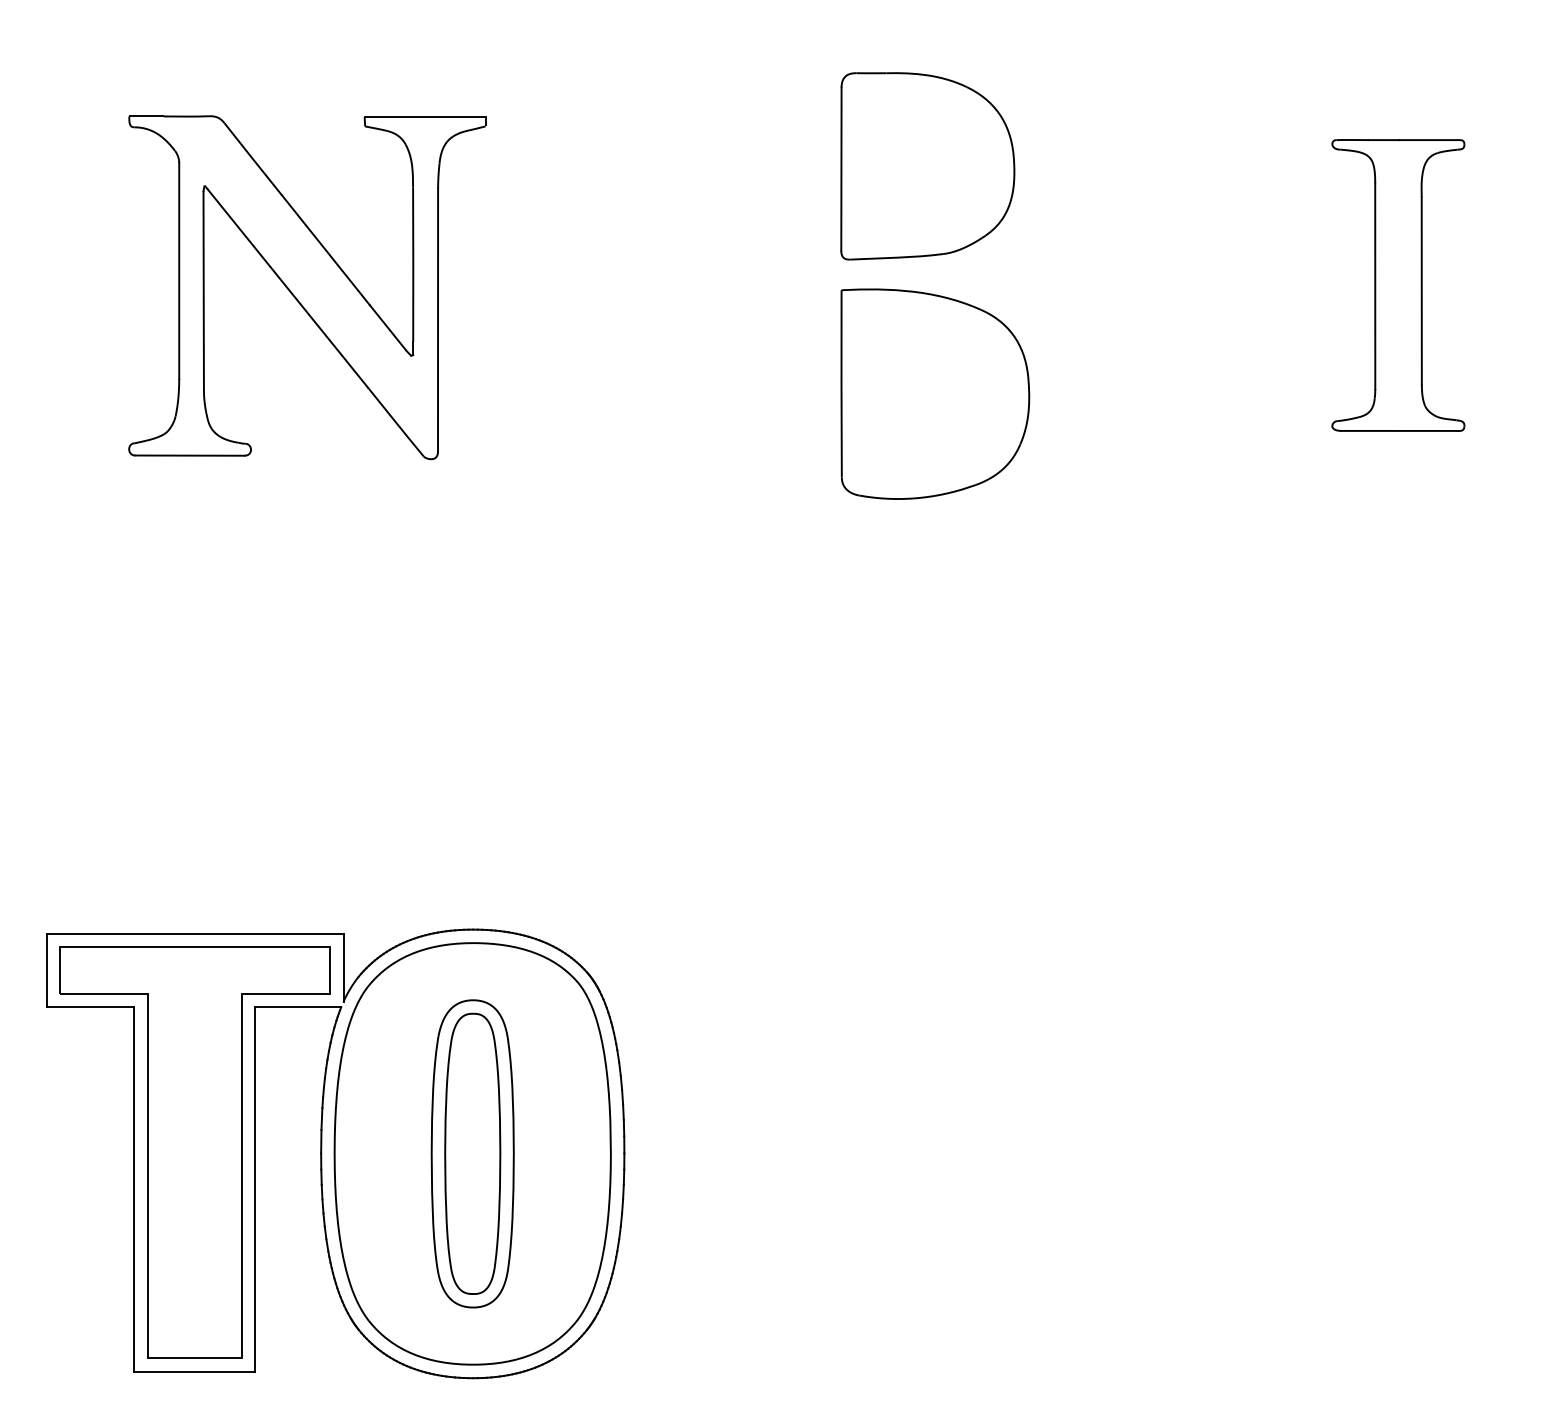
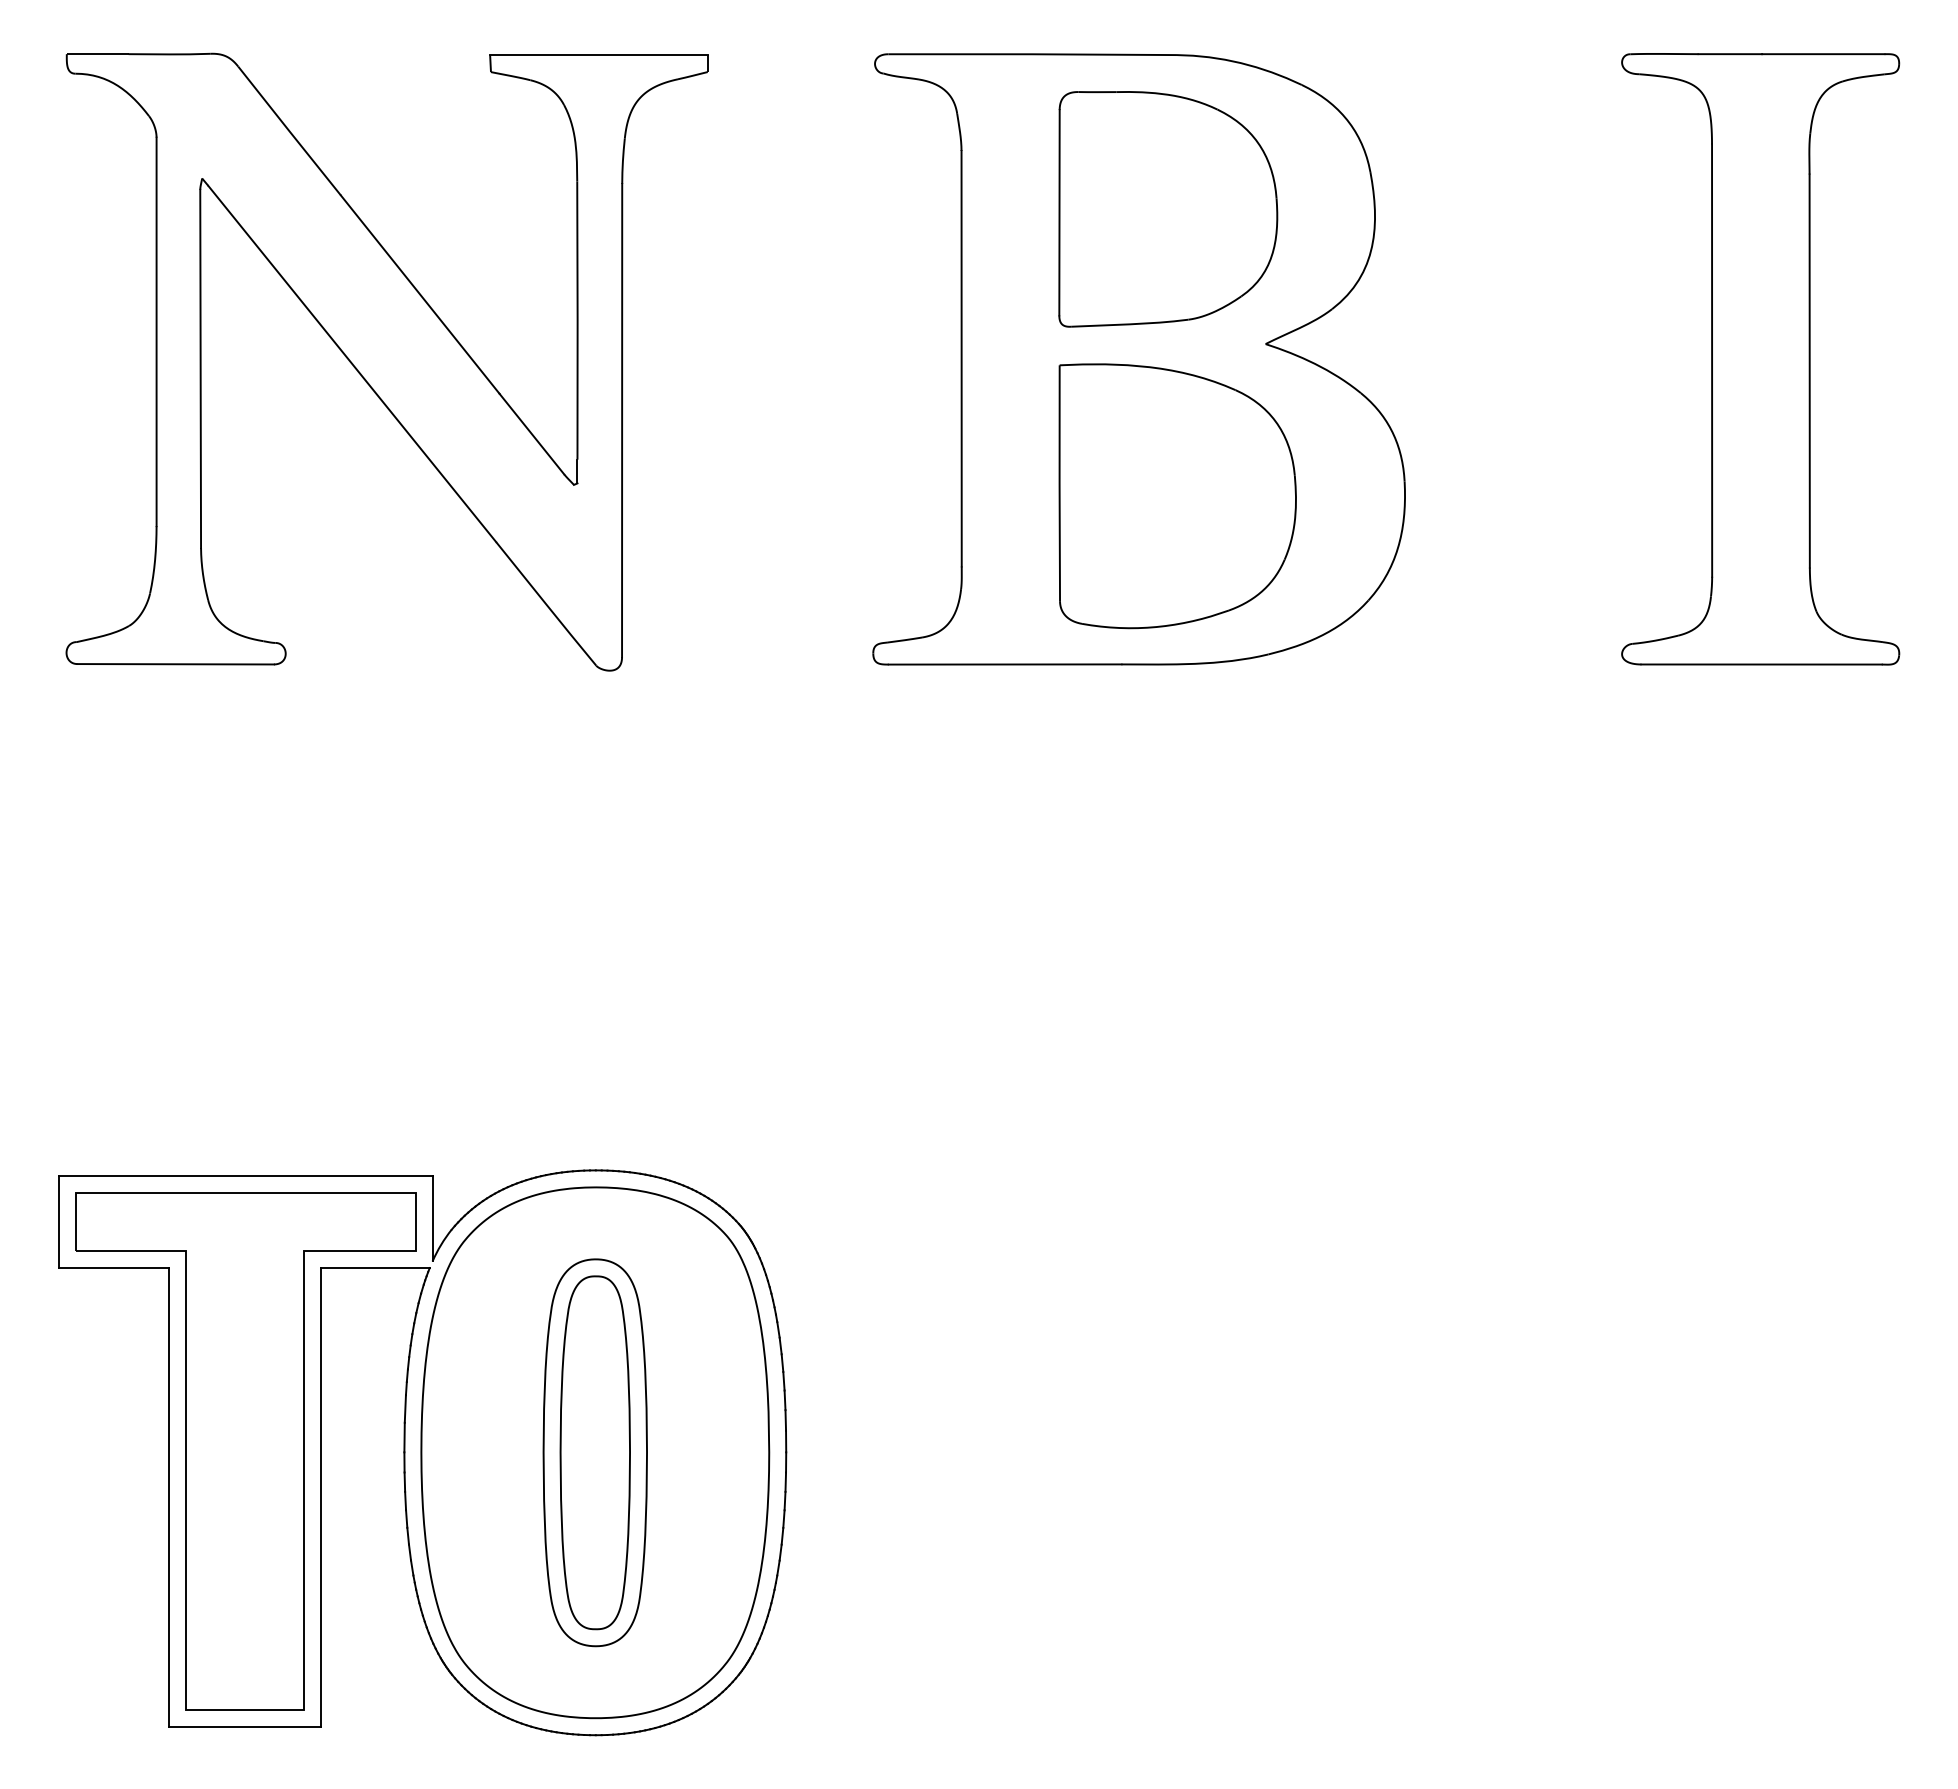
part: (904, 285) -> (1138, 359), added
part: (1398, 285) -> (1760, 359), size x1.67
part: (306, 287) -> (386, 361), size x1.43

